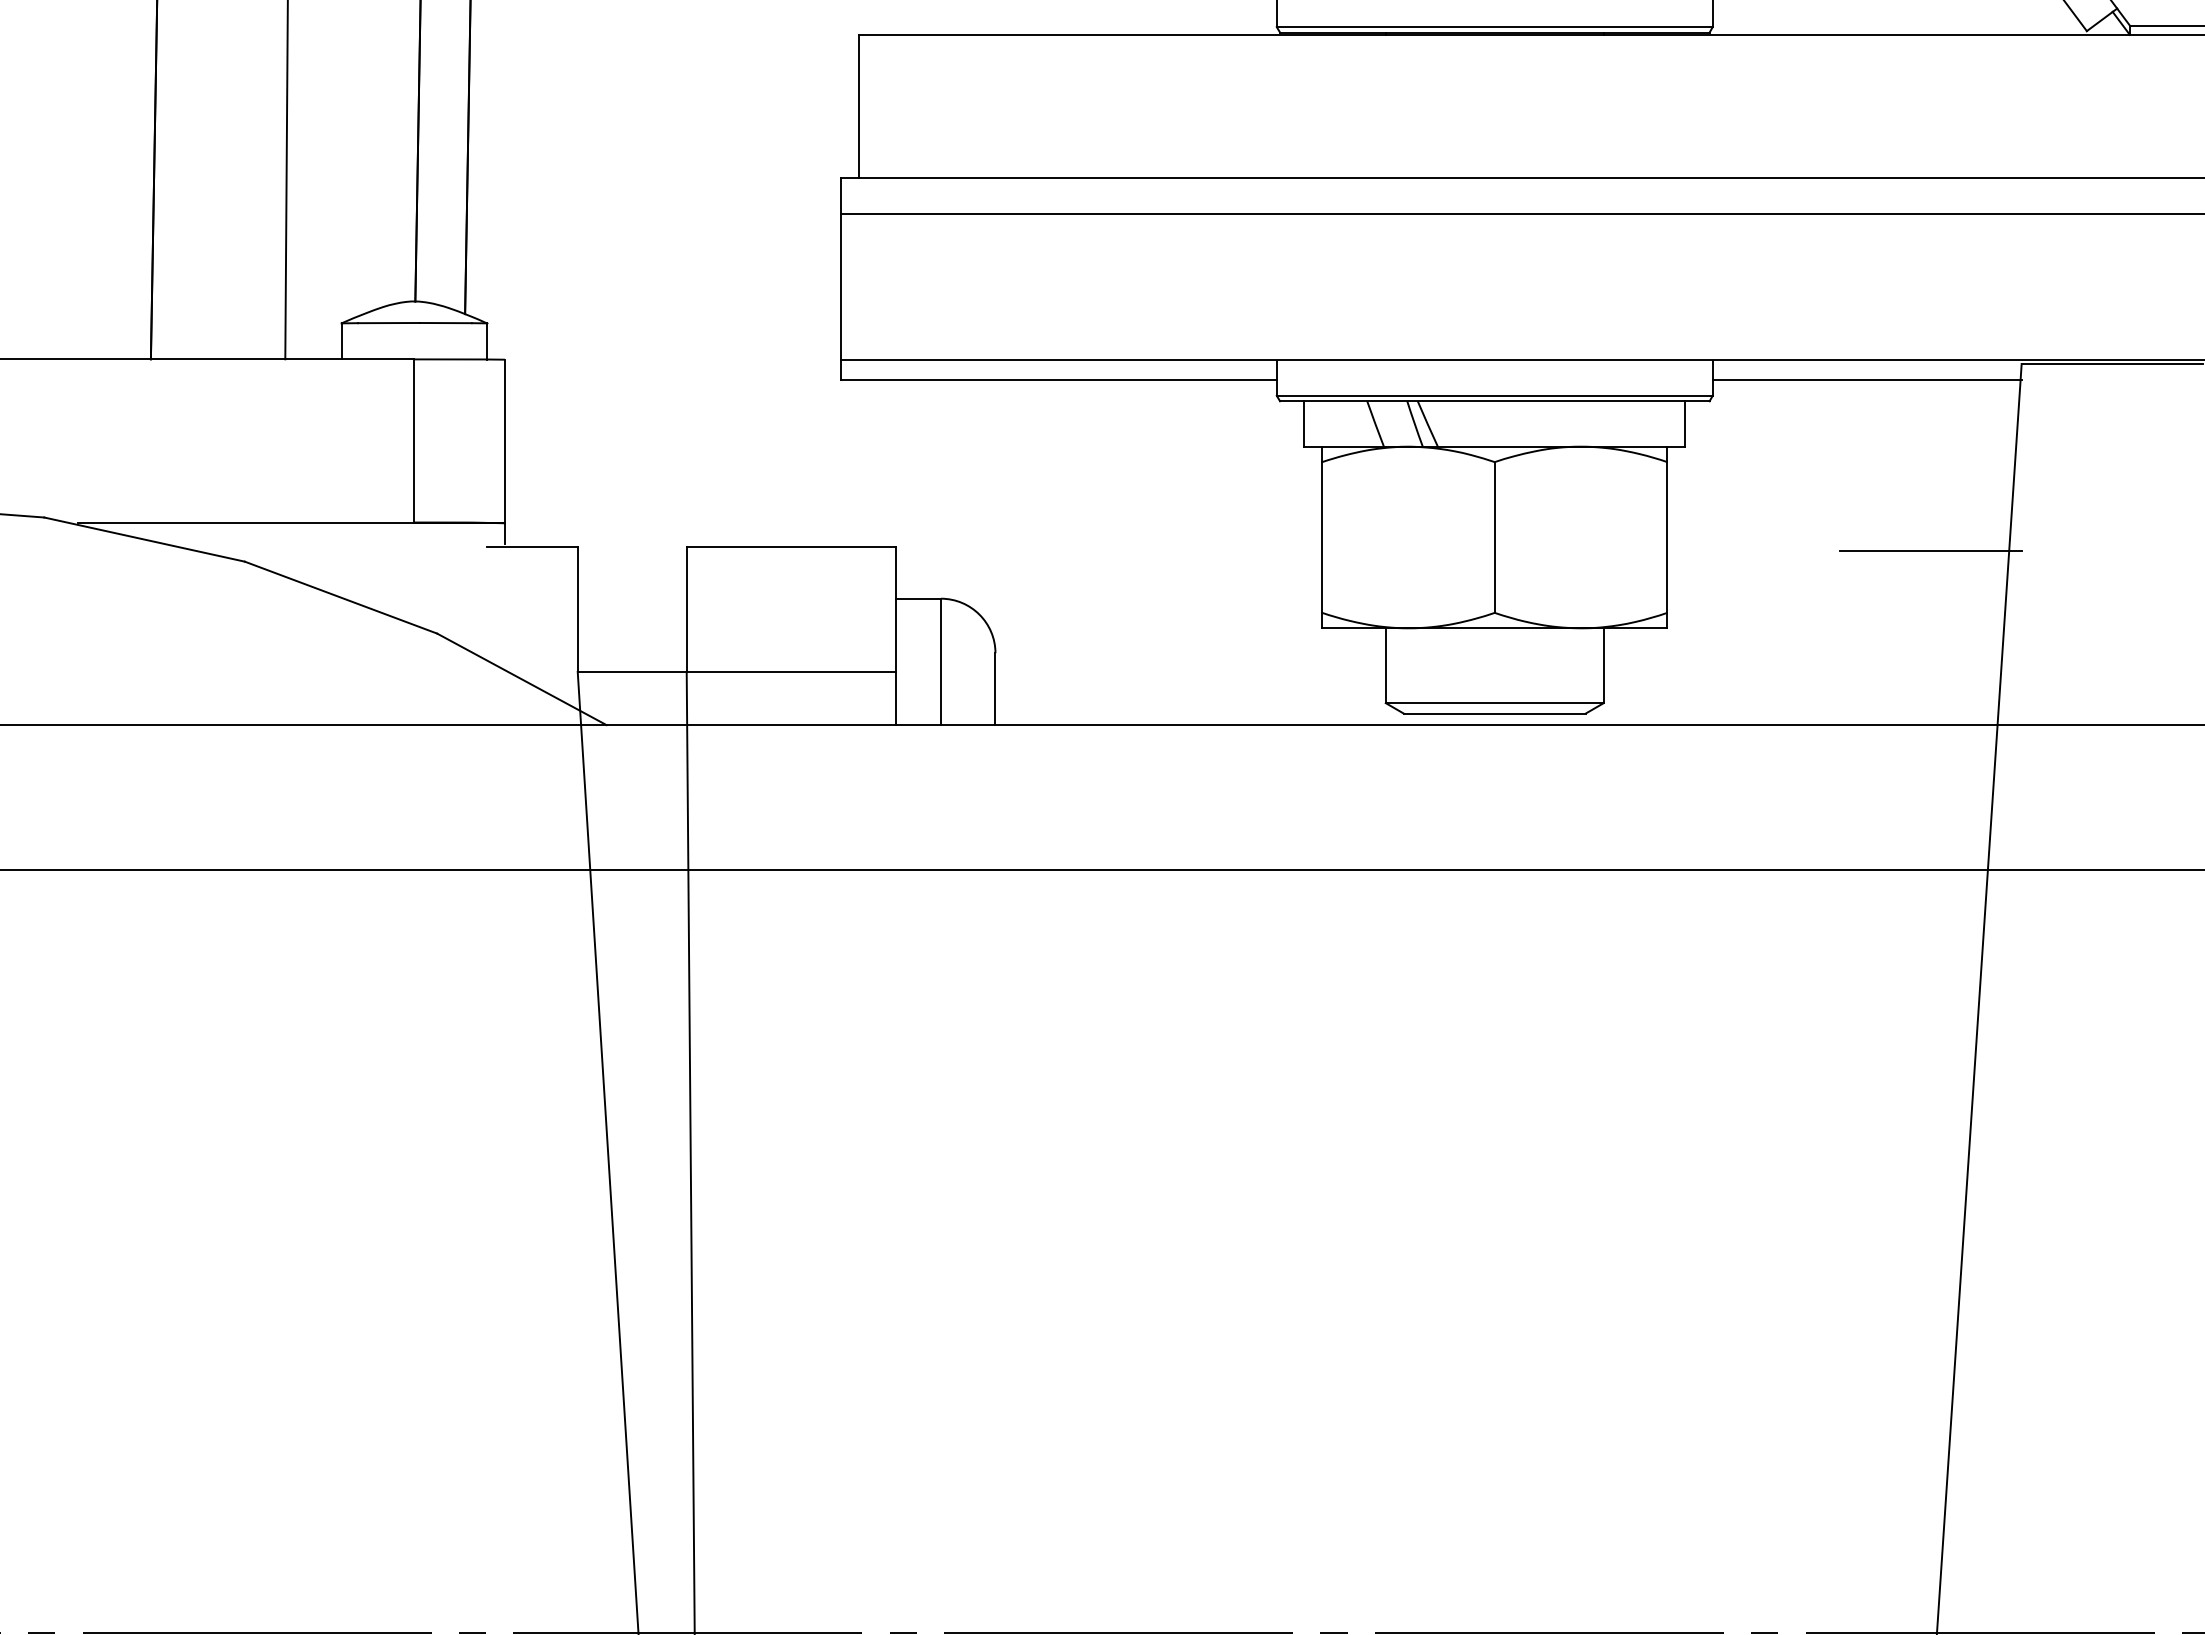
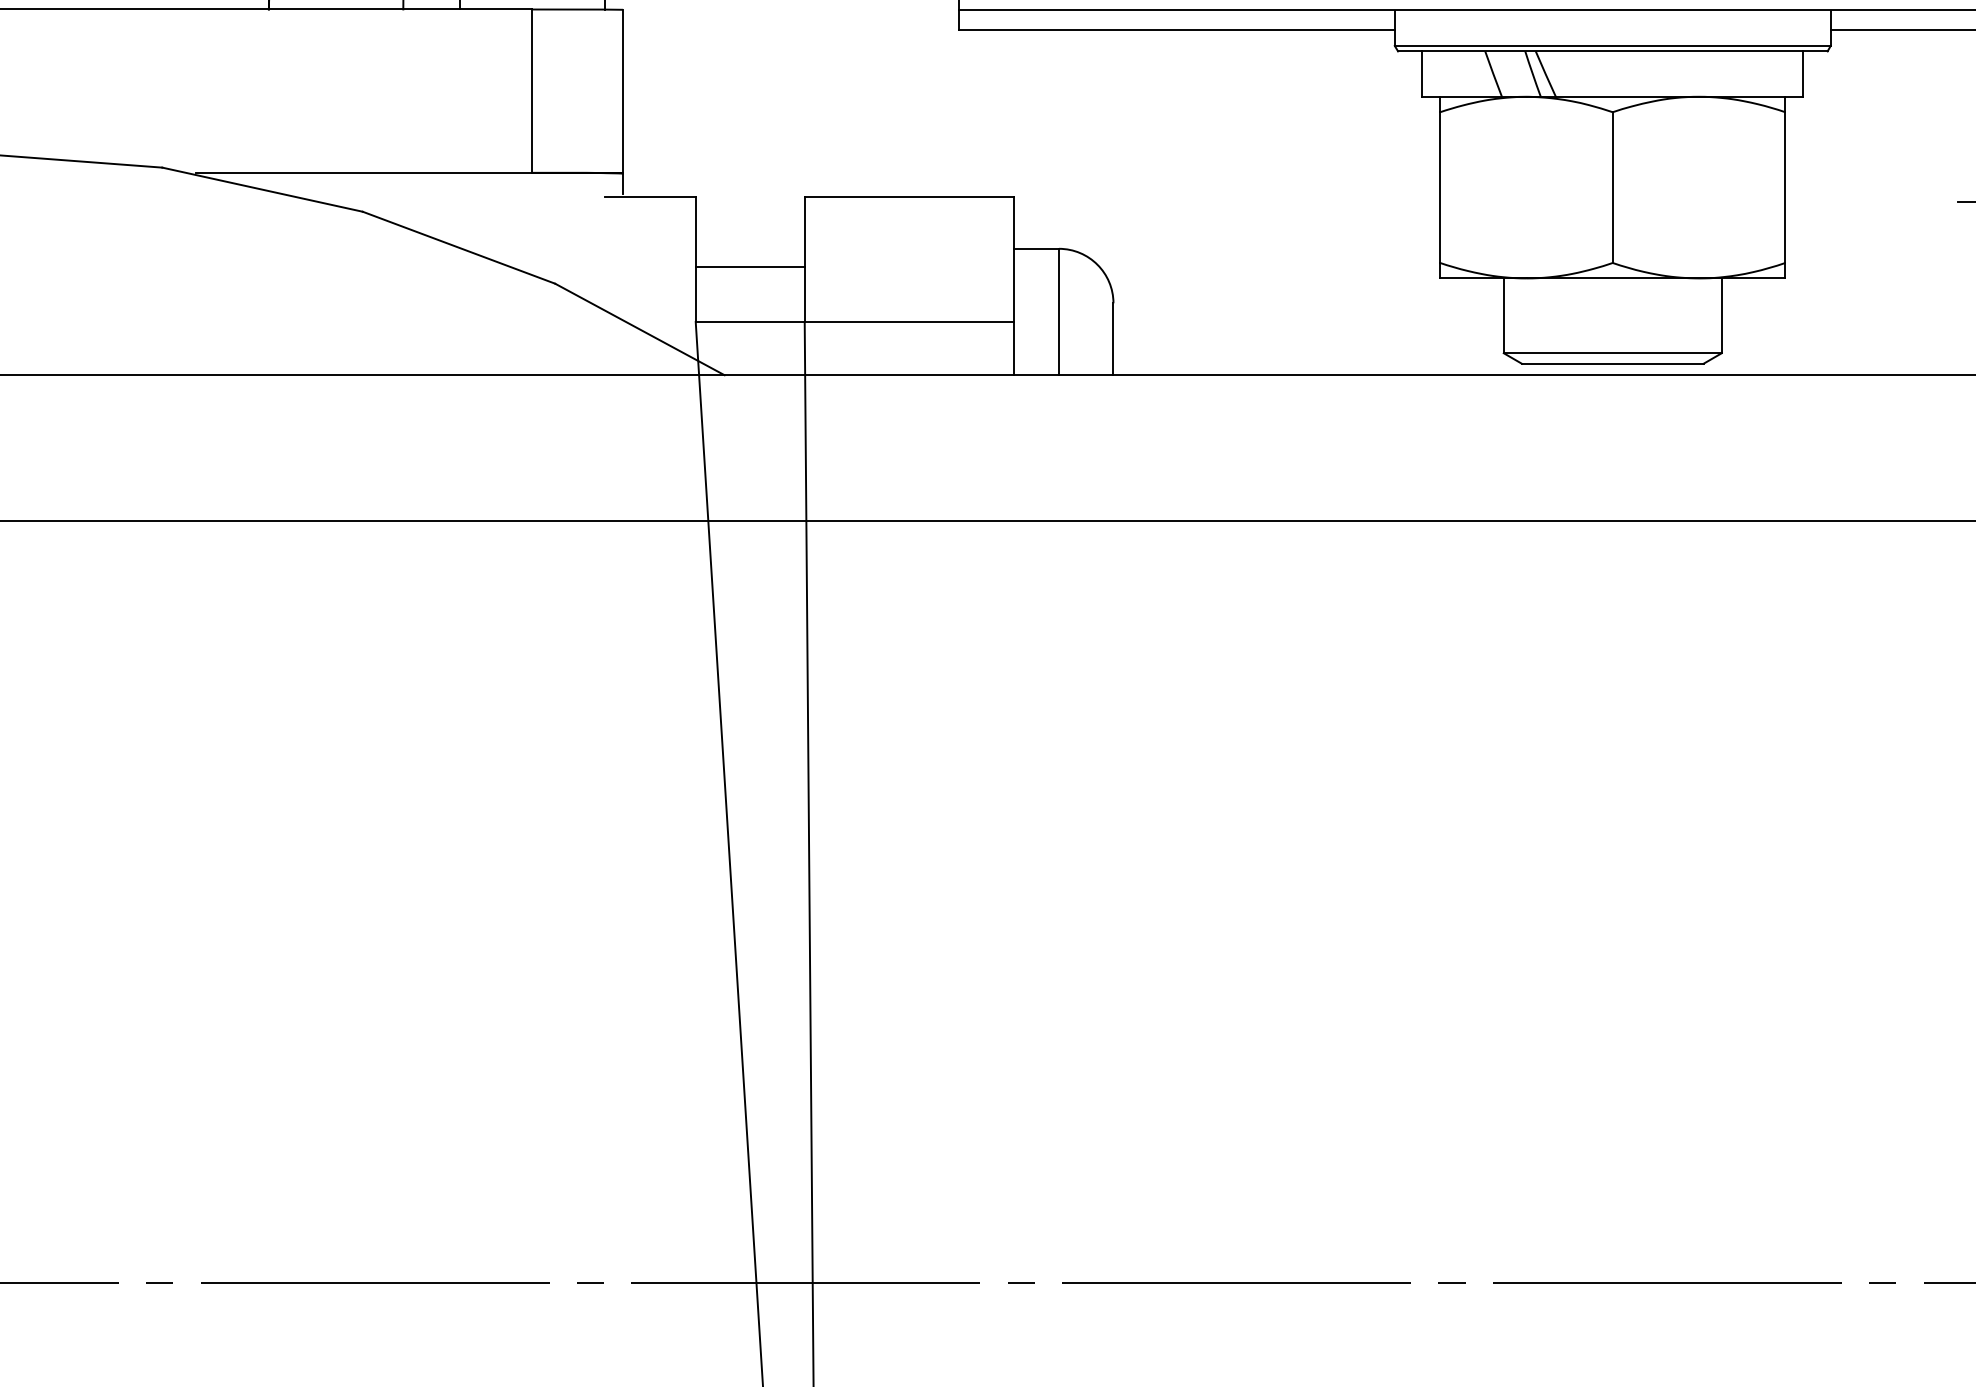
line: (631, 616) -> (749, 266), added

